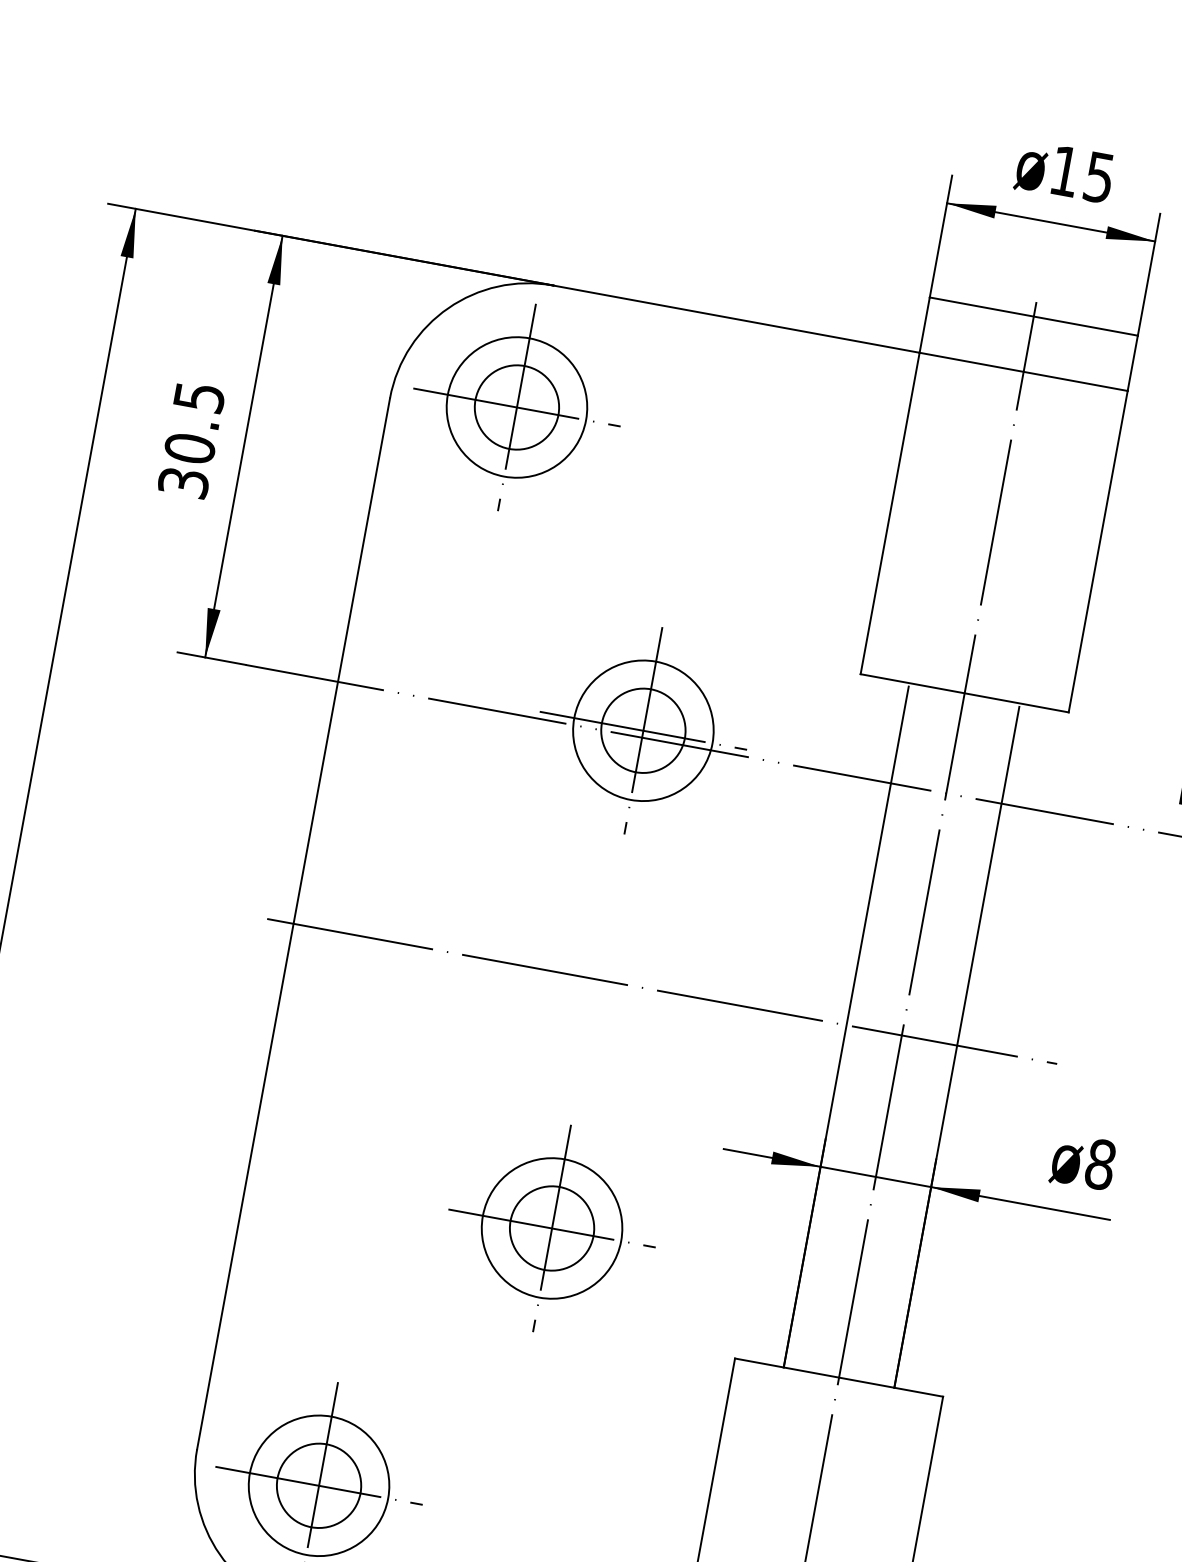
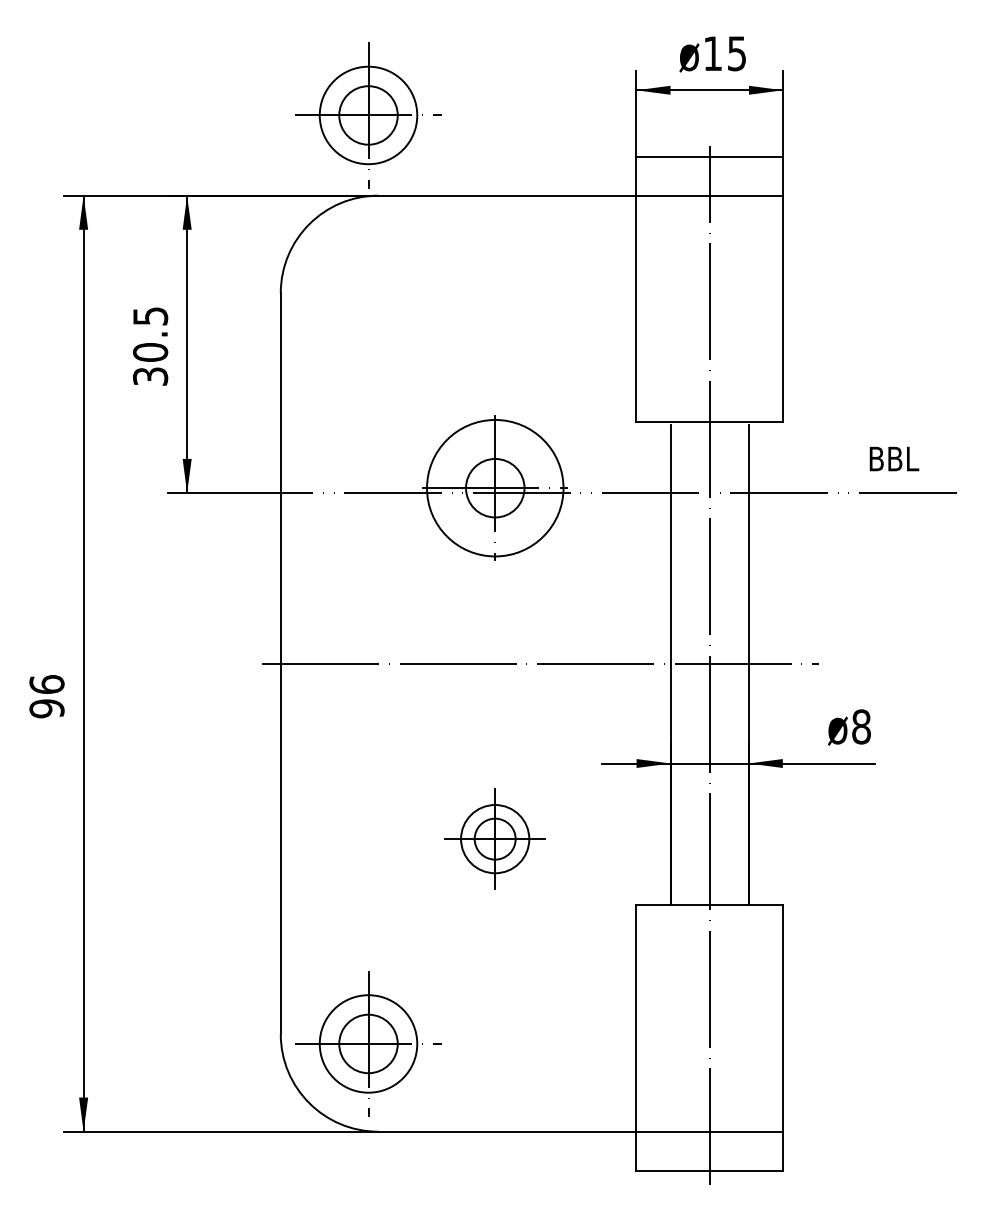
part: (516, 407) -> (368, 115), moved
circle: (643, 729) -> (495, 487), size x1.4
part: (551, 1227) -> (494, 838), size x0.7

